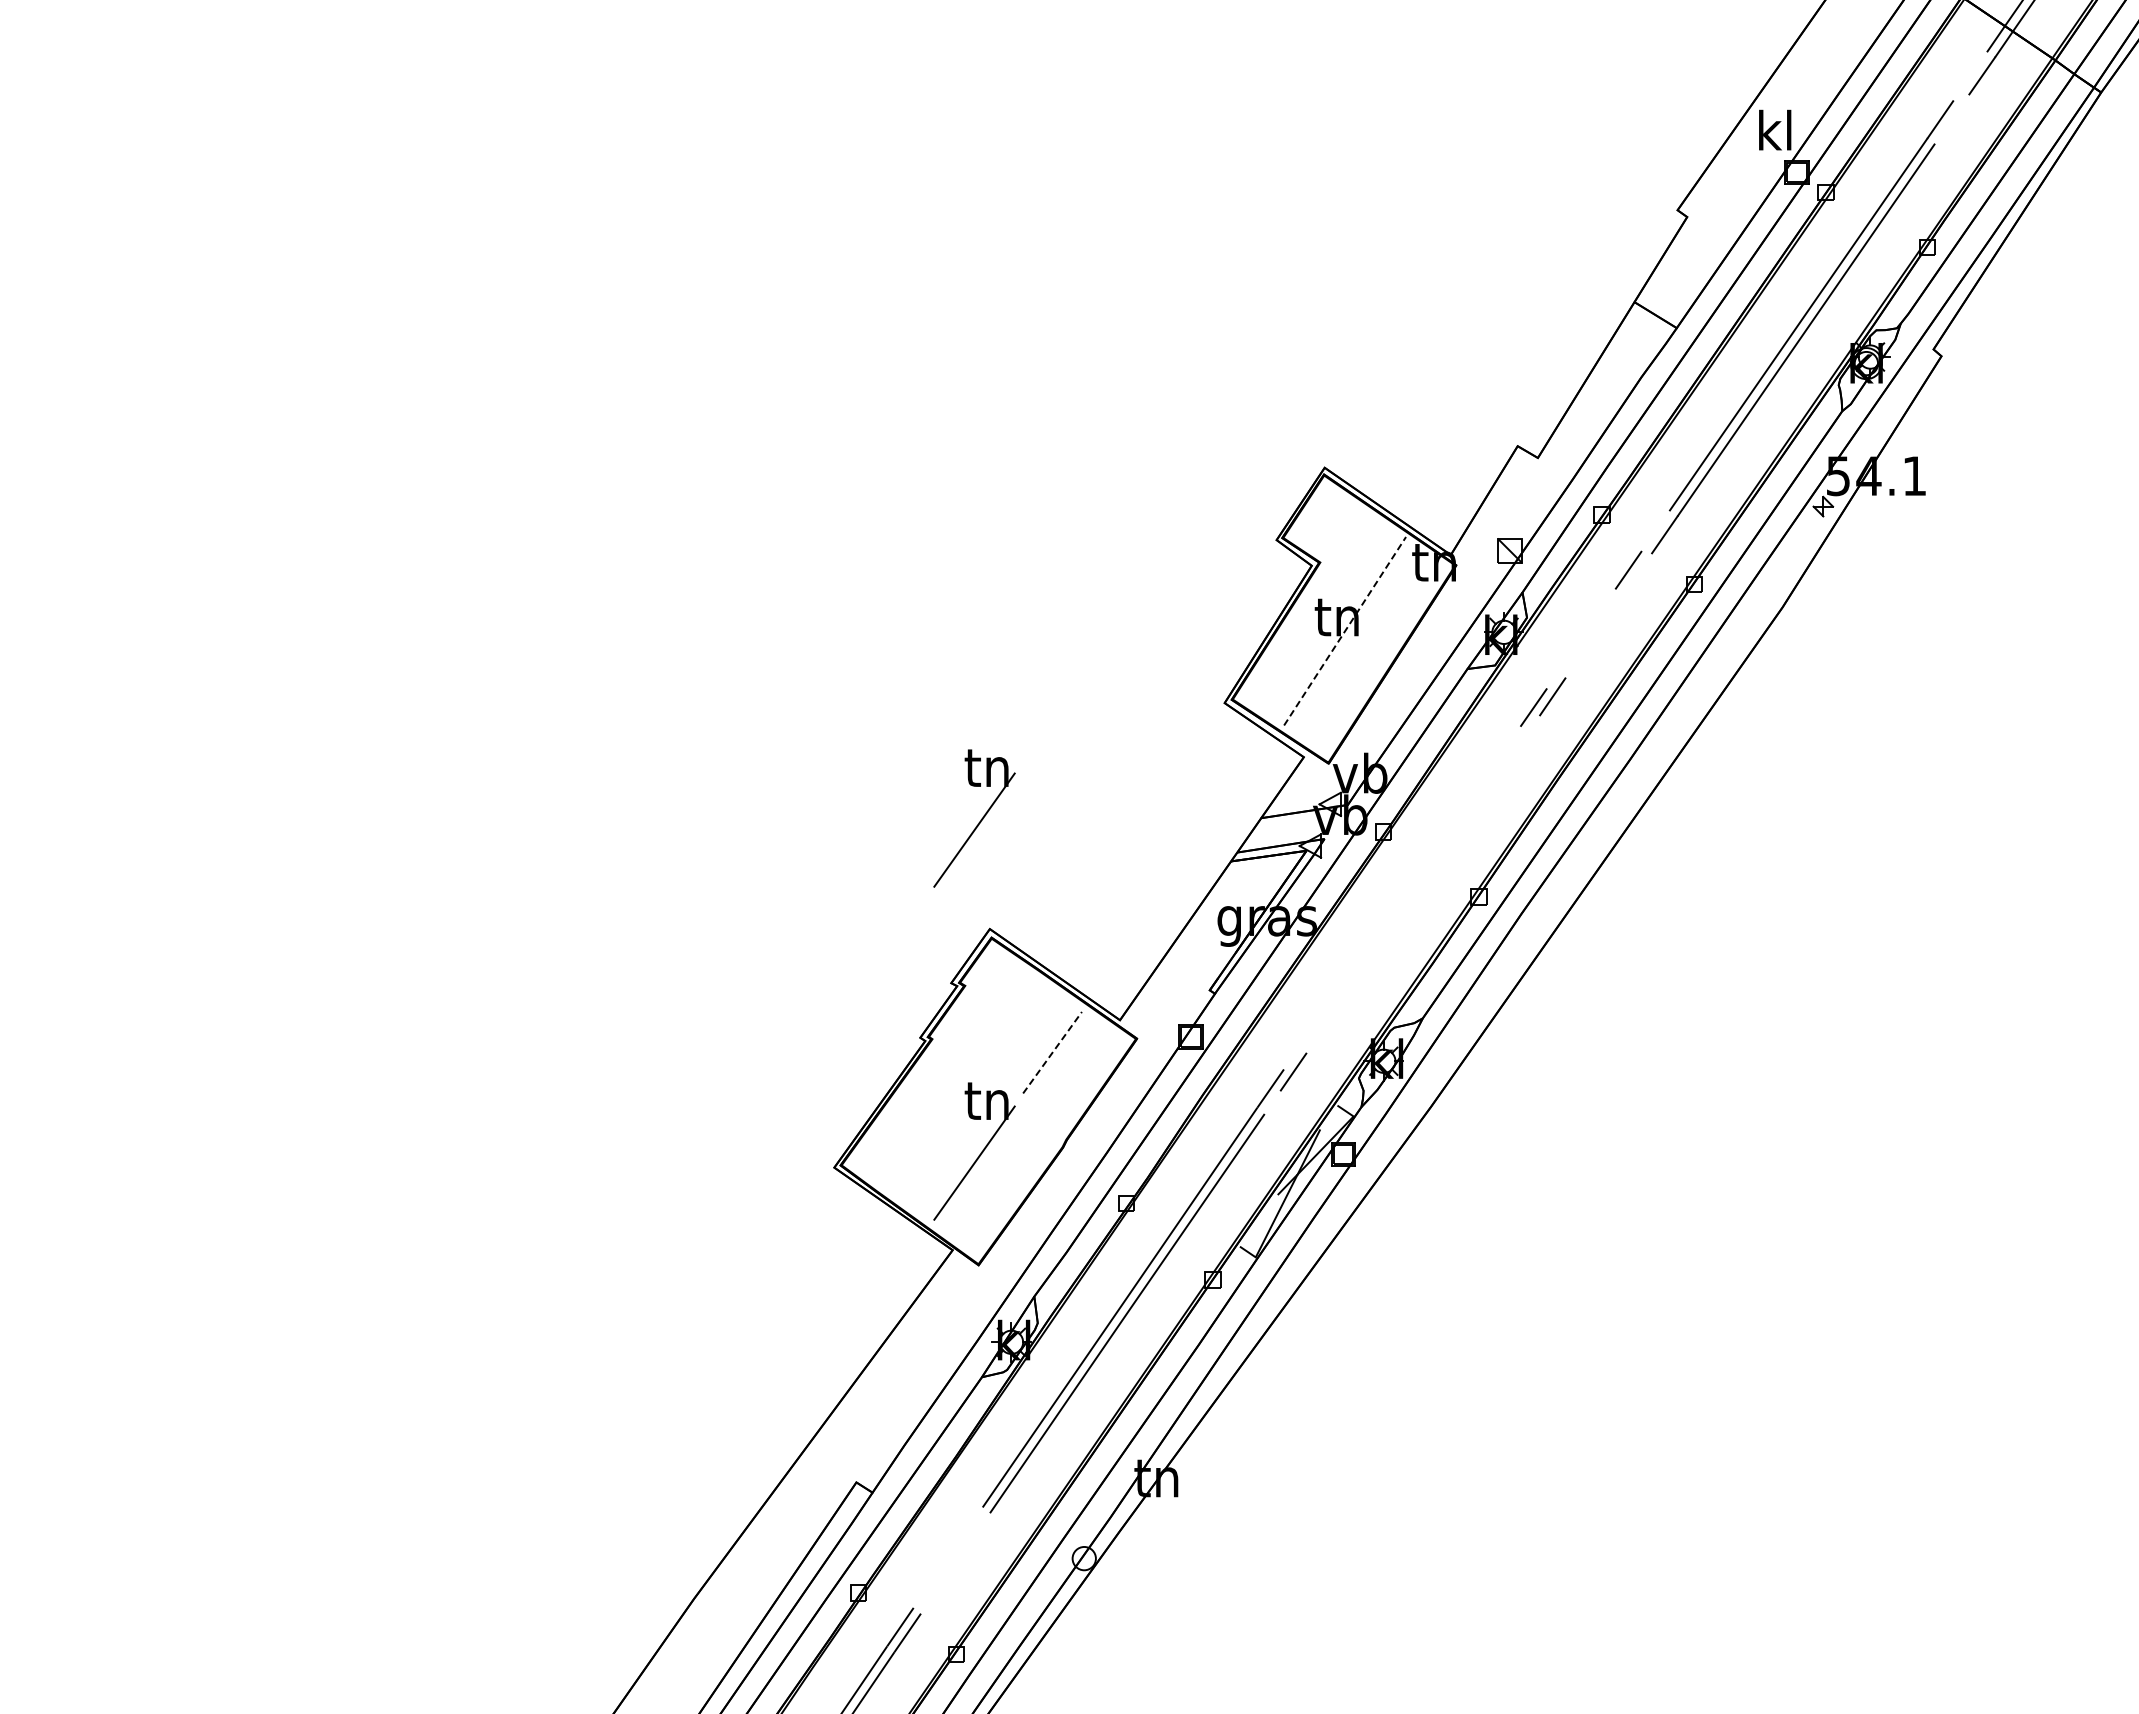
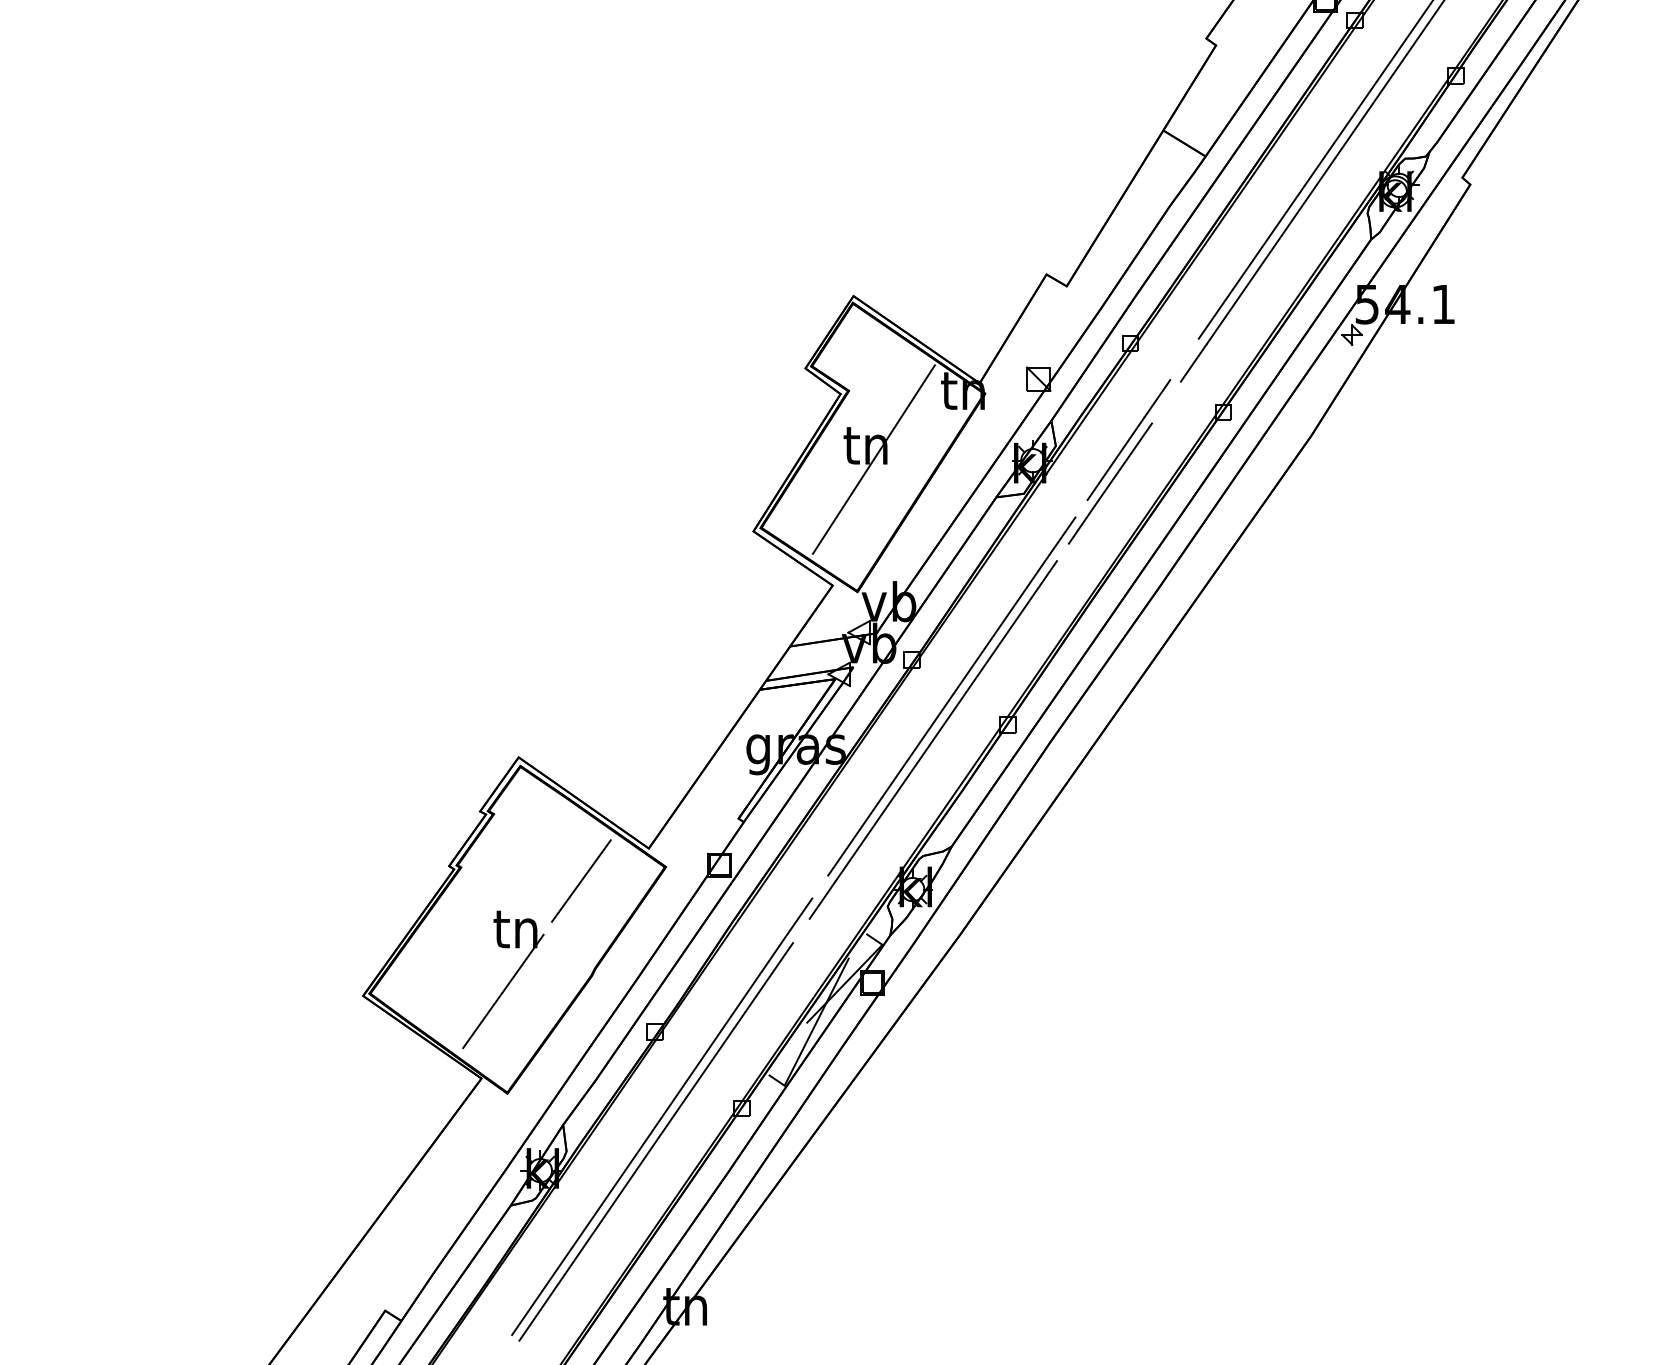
line: (1345, 630) -> (874, 458), dashed -> solid
line: (1586, 630) -> (1115, 458), added
line: (1594, 636) -> (1123, 464), added
part: (974, 818) -> (503, 646), removed
line: (1409, 886) -> (938, 714), added
line: (1417, 892) -> (946, 720), added
line: (1052, 1052) -> (581, 880), dashed -> solid

